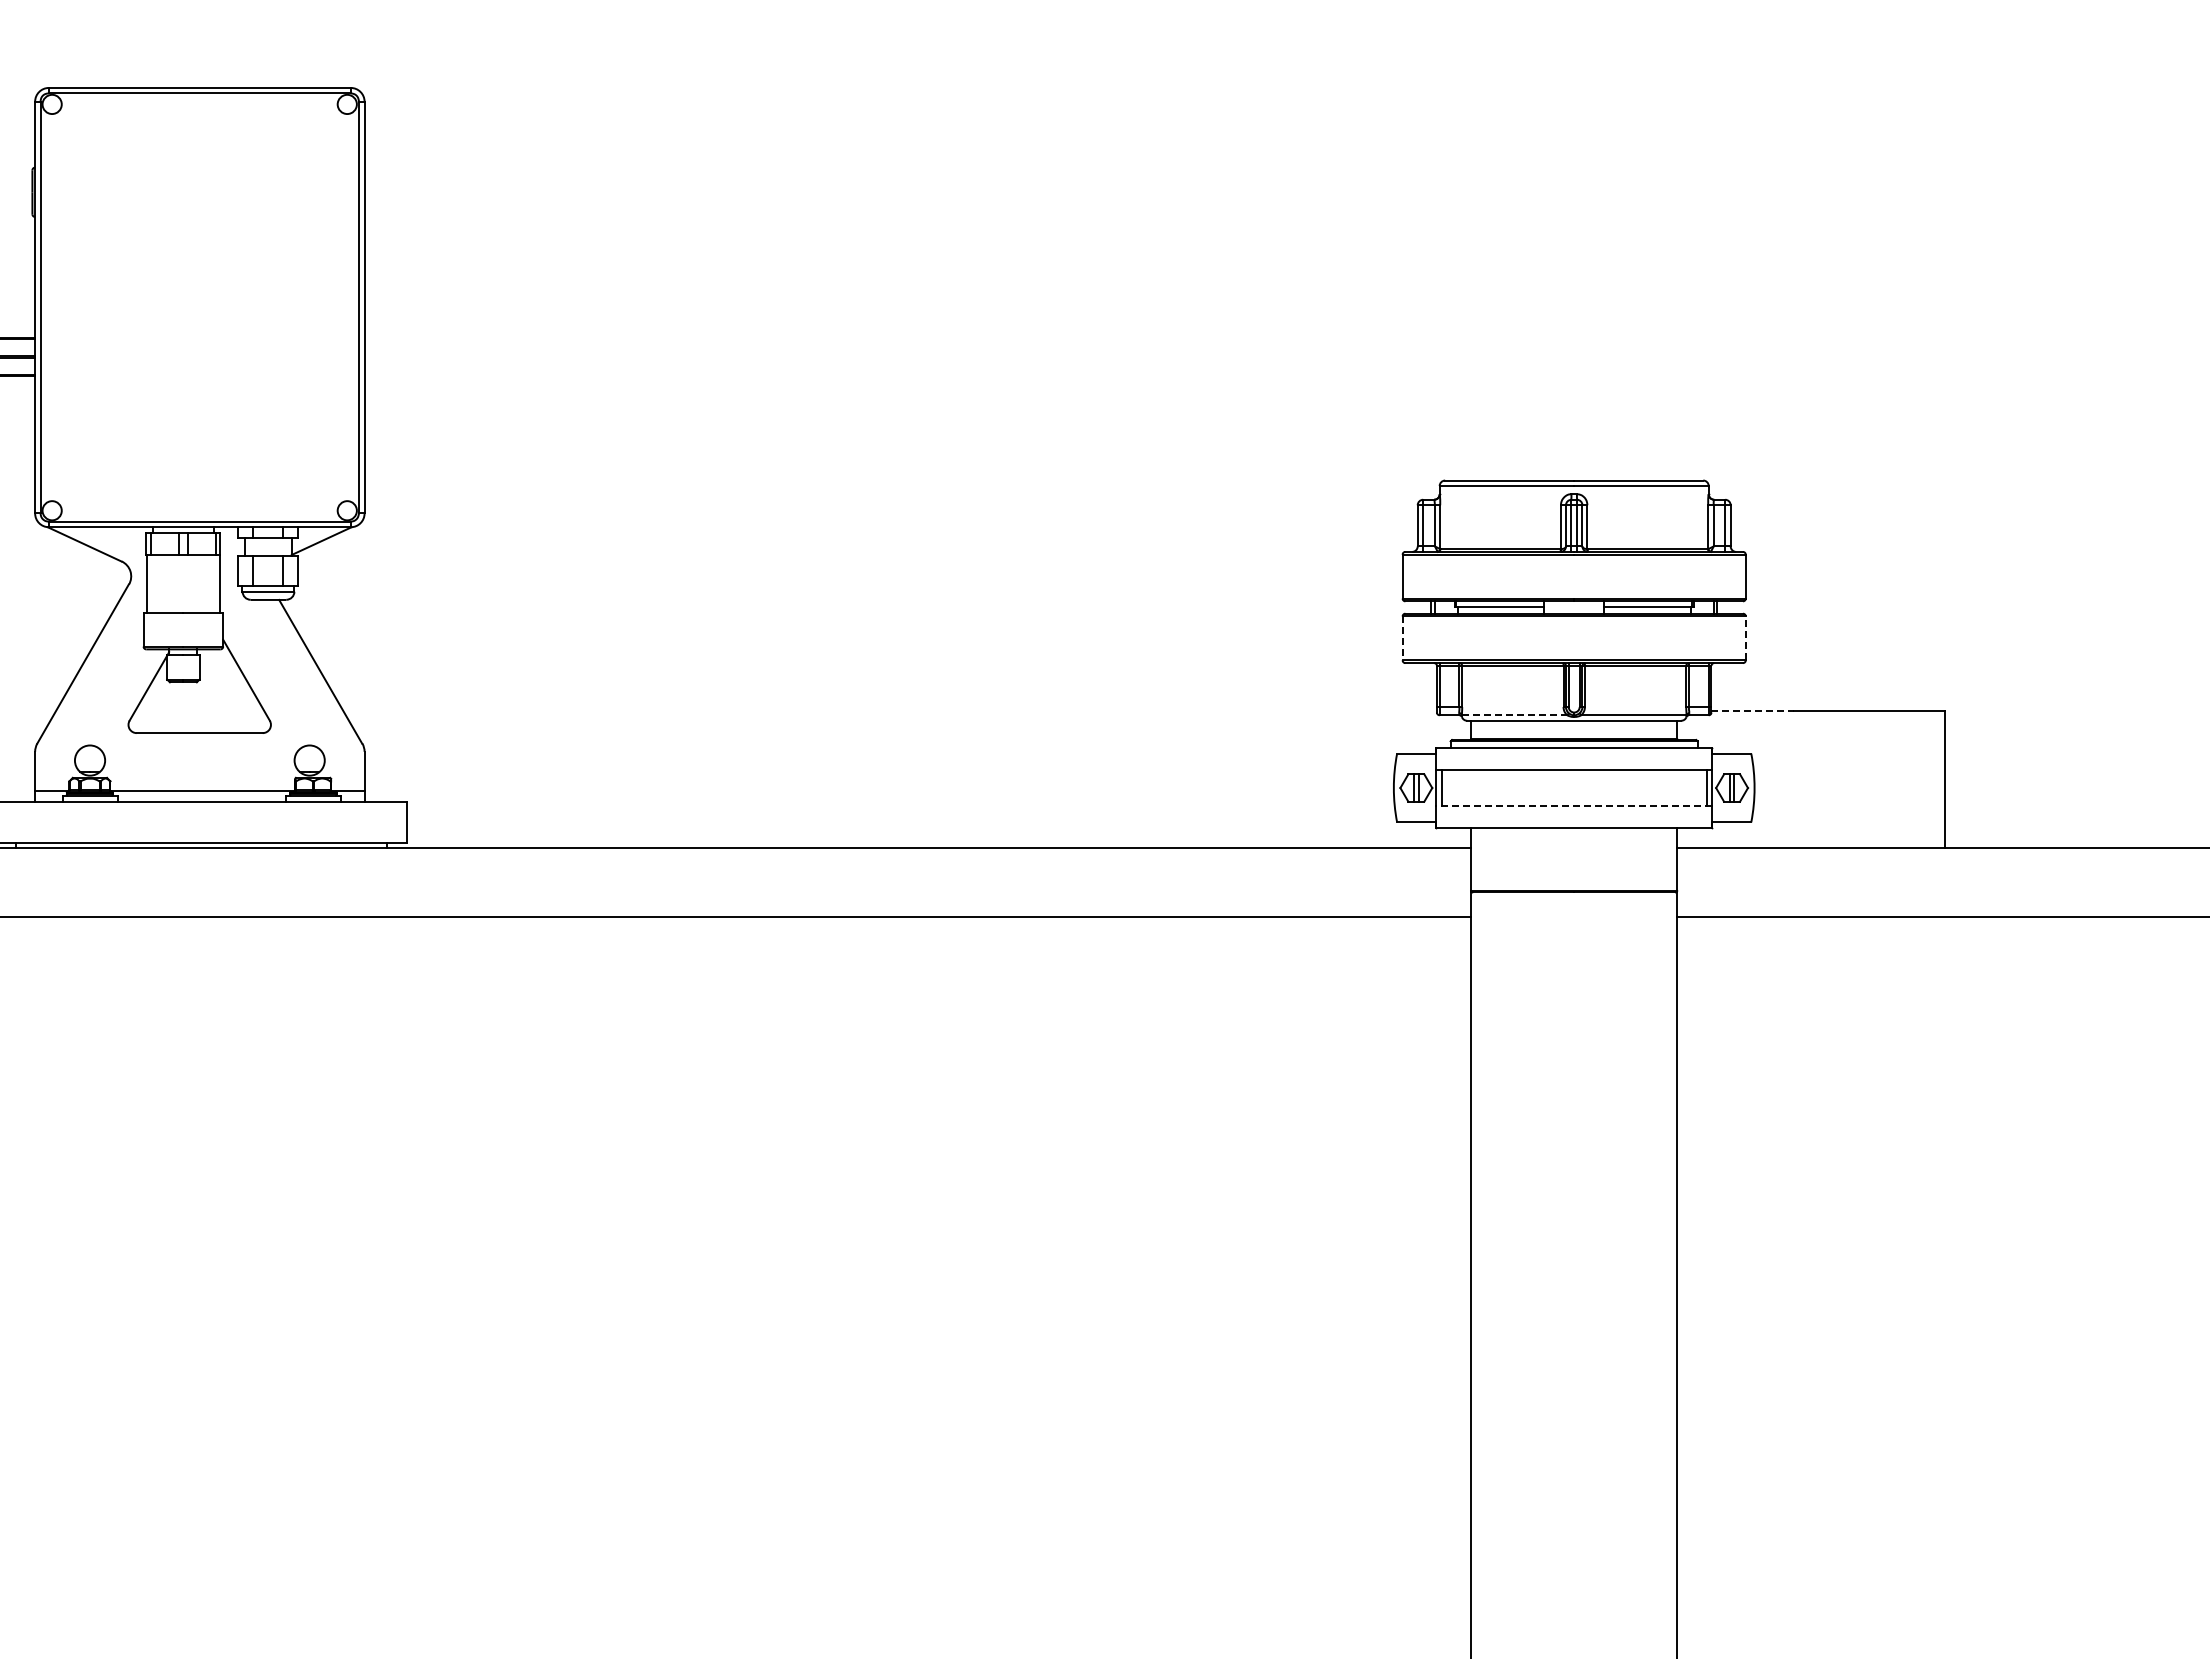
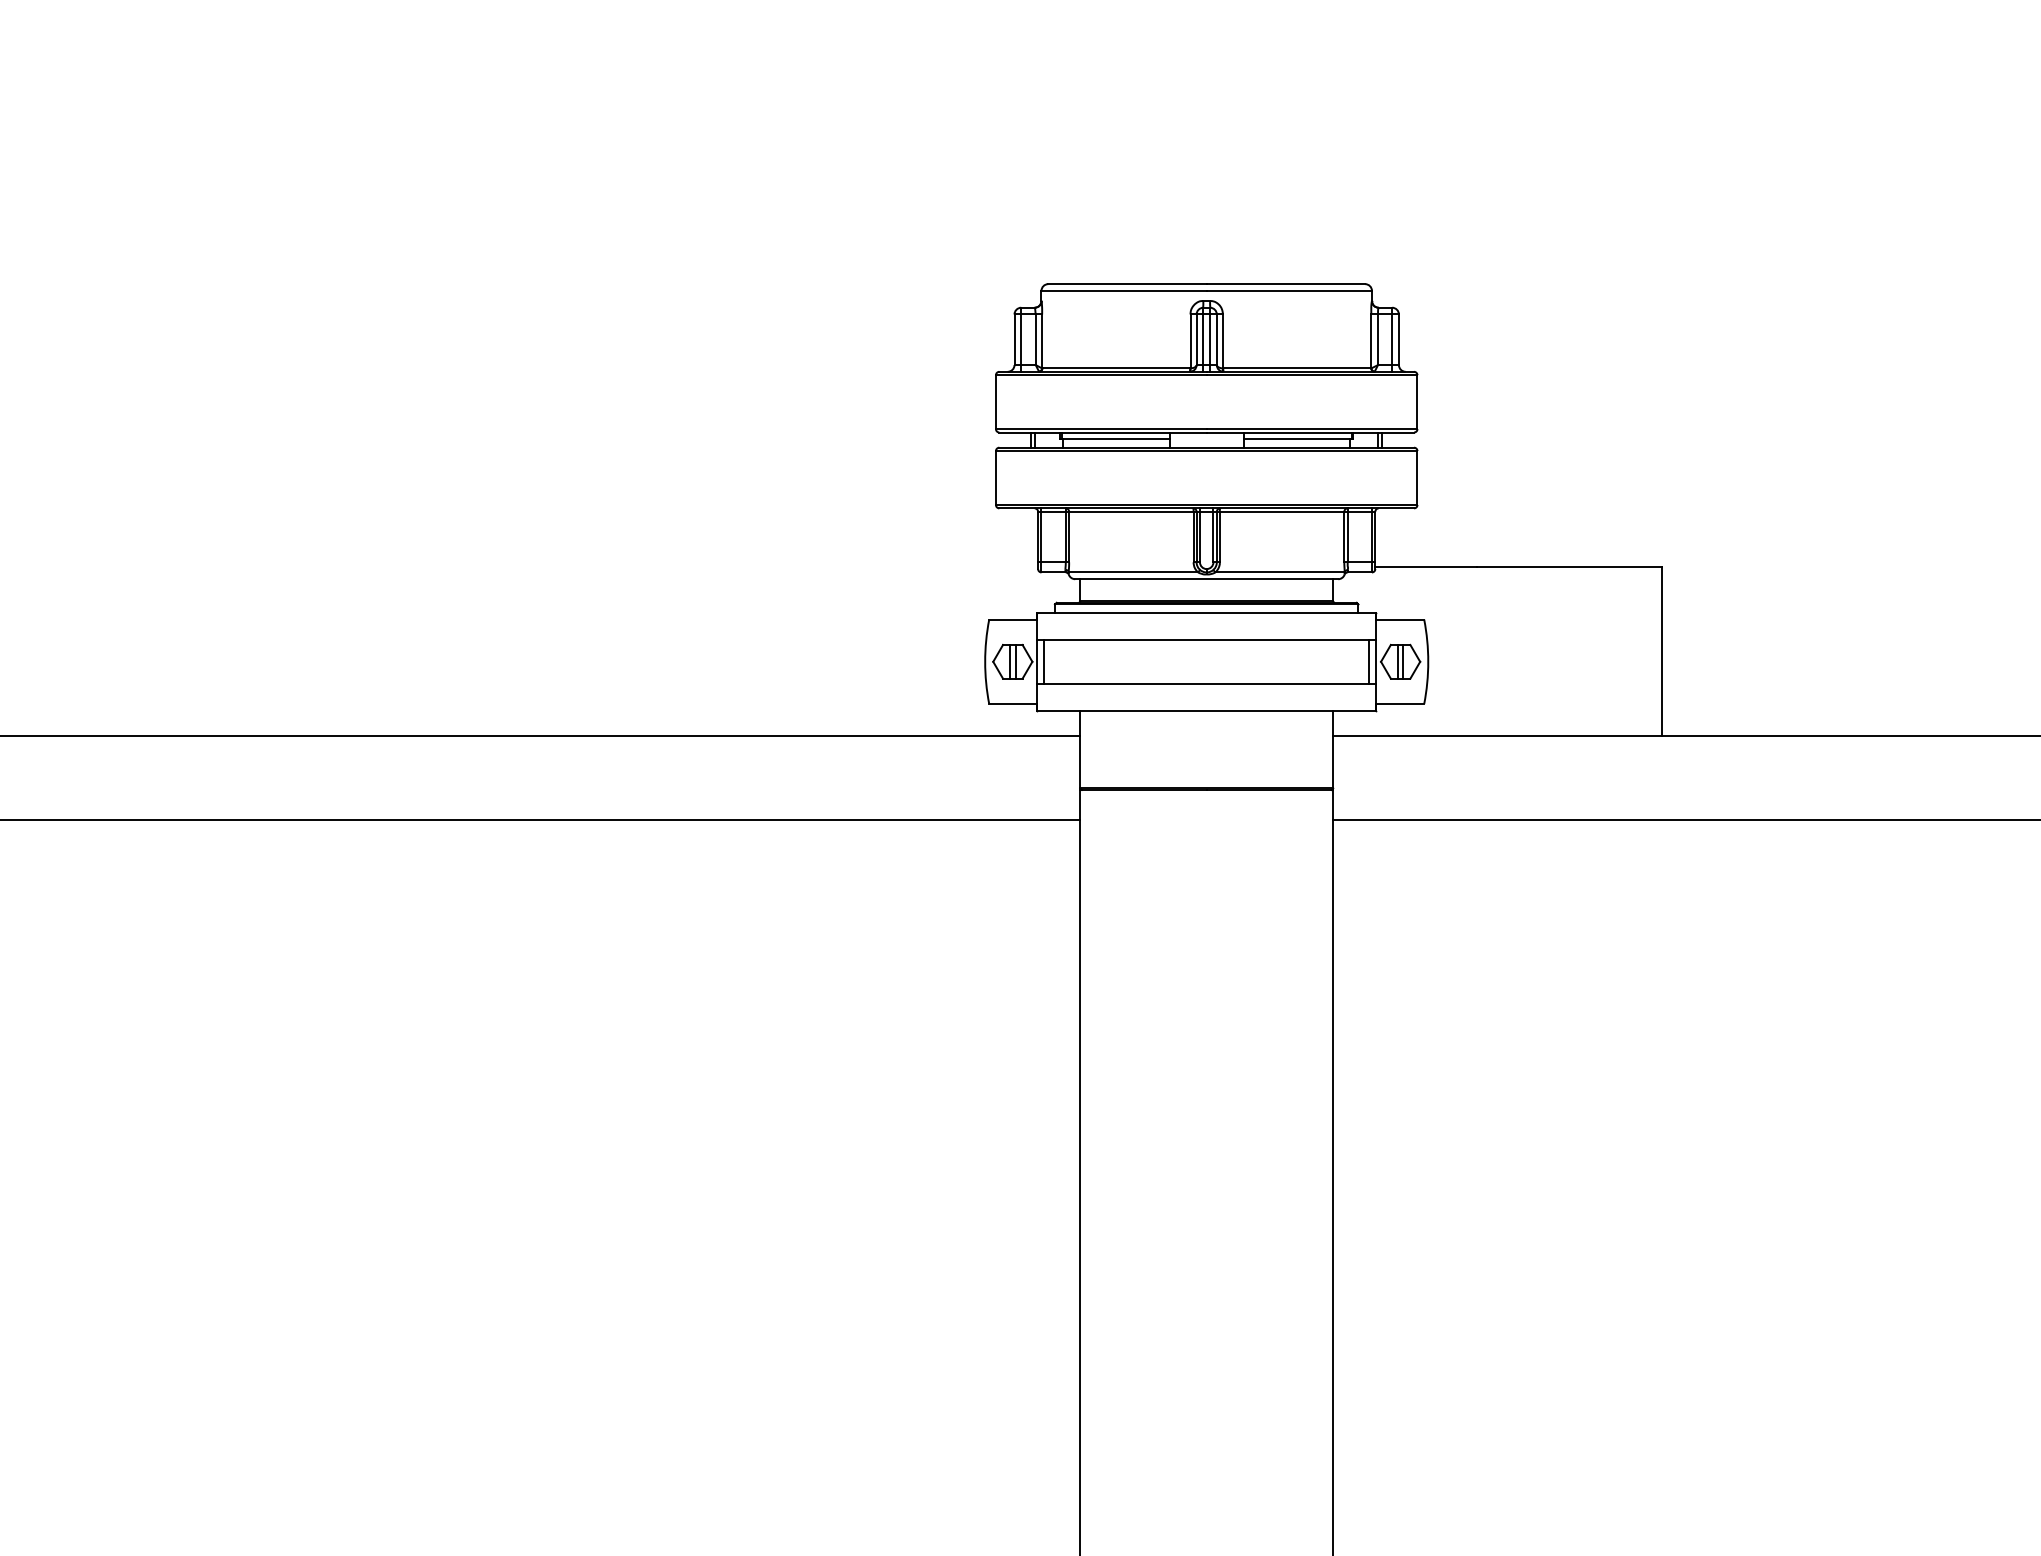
line: (1402, 638) -> (995, 478), dashed -> solid
line: (1745, 638) -> (1417, 478), dashed -> solid
line: (1753, 711) -> (1426, 567), dashed -> solid
line: (1514, 715) -> (1133, 572), dashed -> solid
line: (1574, 805) -> (1207, 683), dashed -> solid

